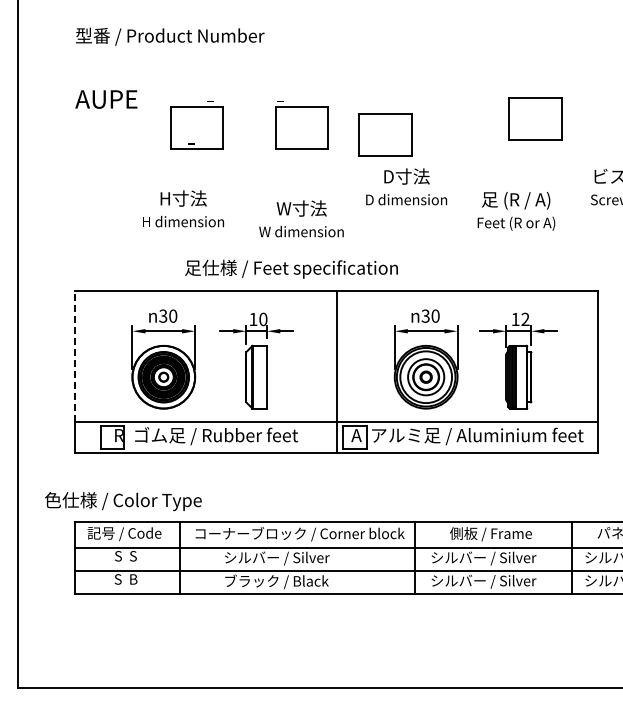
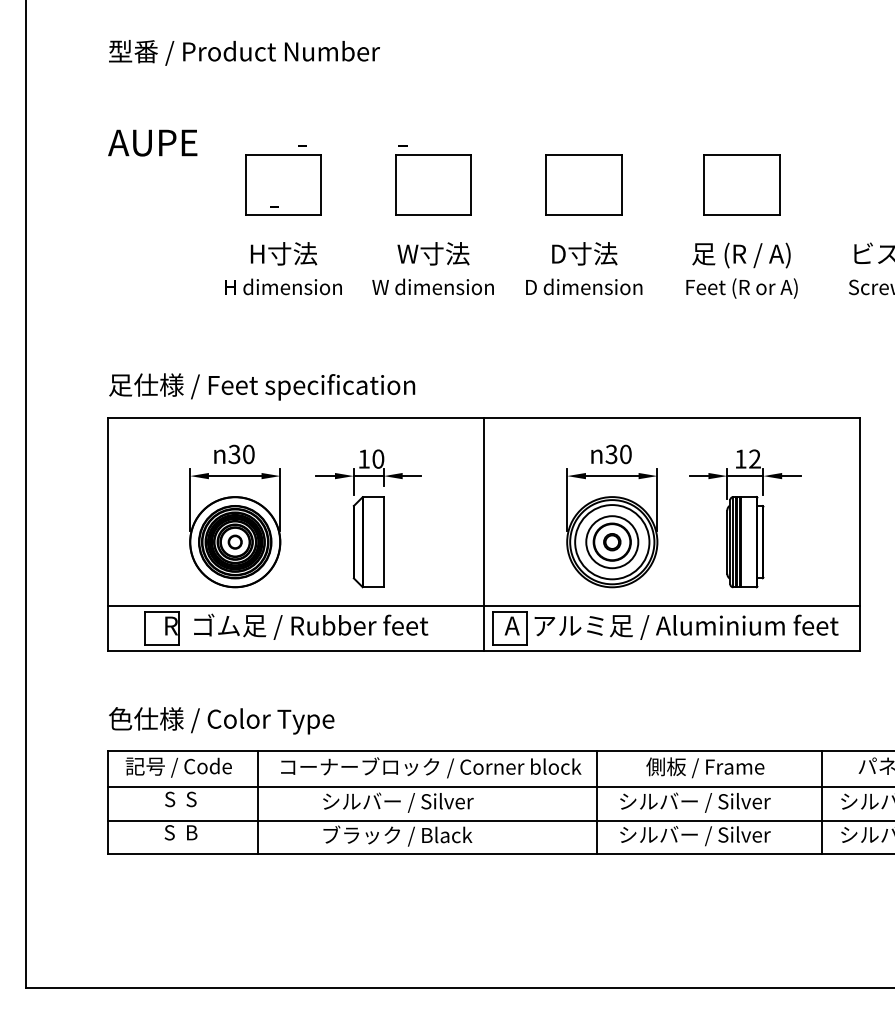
part: (535, 118) -> (742, 183), moved
part: (385, 134) -> (584, 183), moved
text: (183, 208) -> (283, 268), moved
text: (516, 211) -> (742, 270), moved
text: (301, 218) -> (433, 268), moved
text: (291, 268) -> (262, 385), moved
line: (75, 355) -> (108, 510), dashed -> solid
text: (123, 501) -> (221, 720), moved

